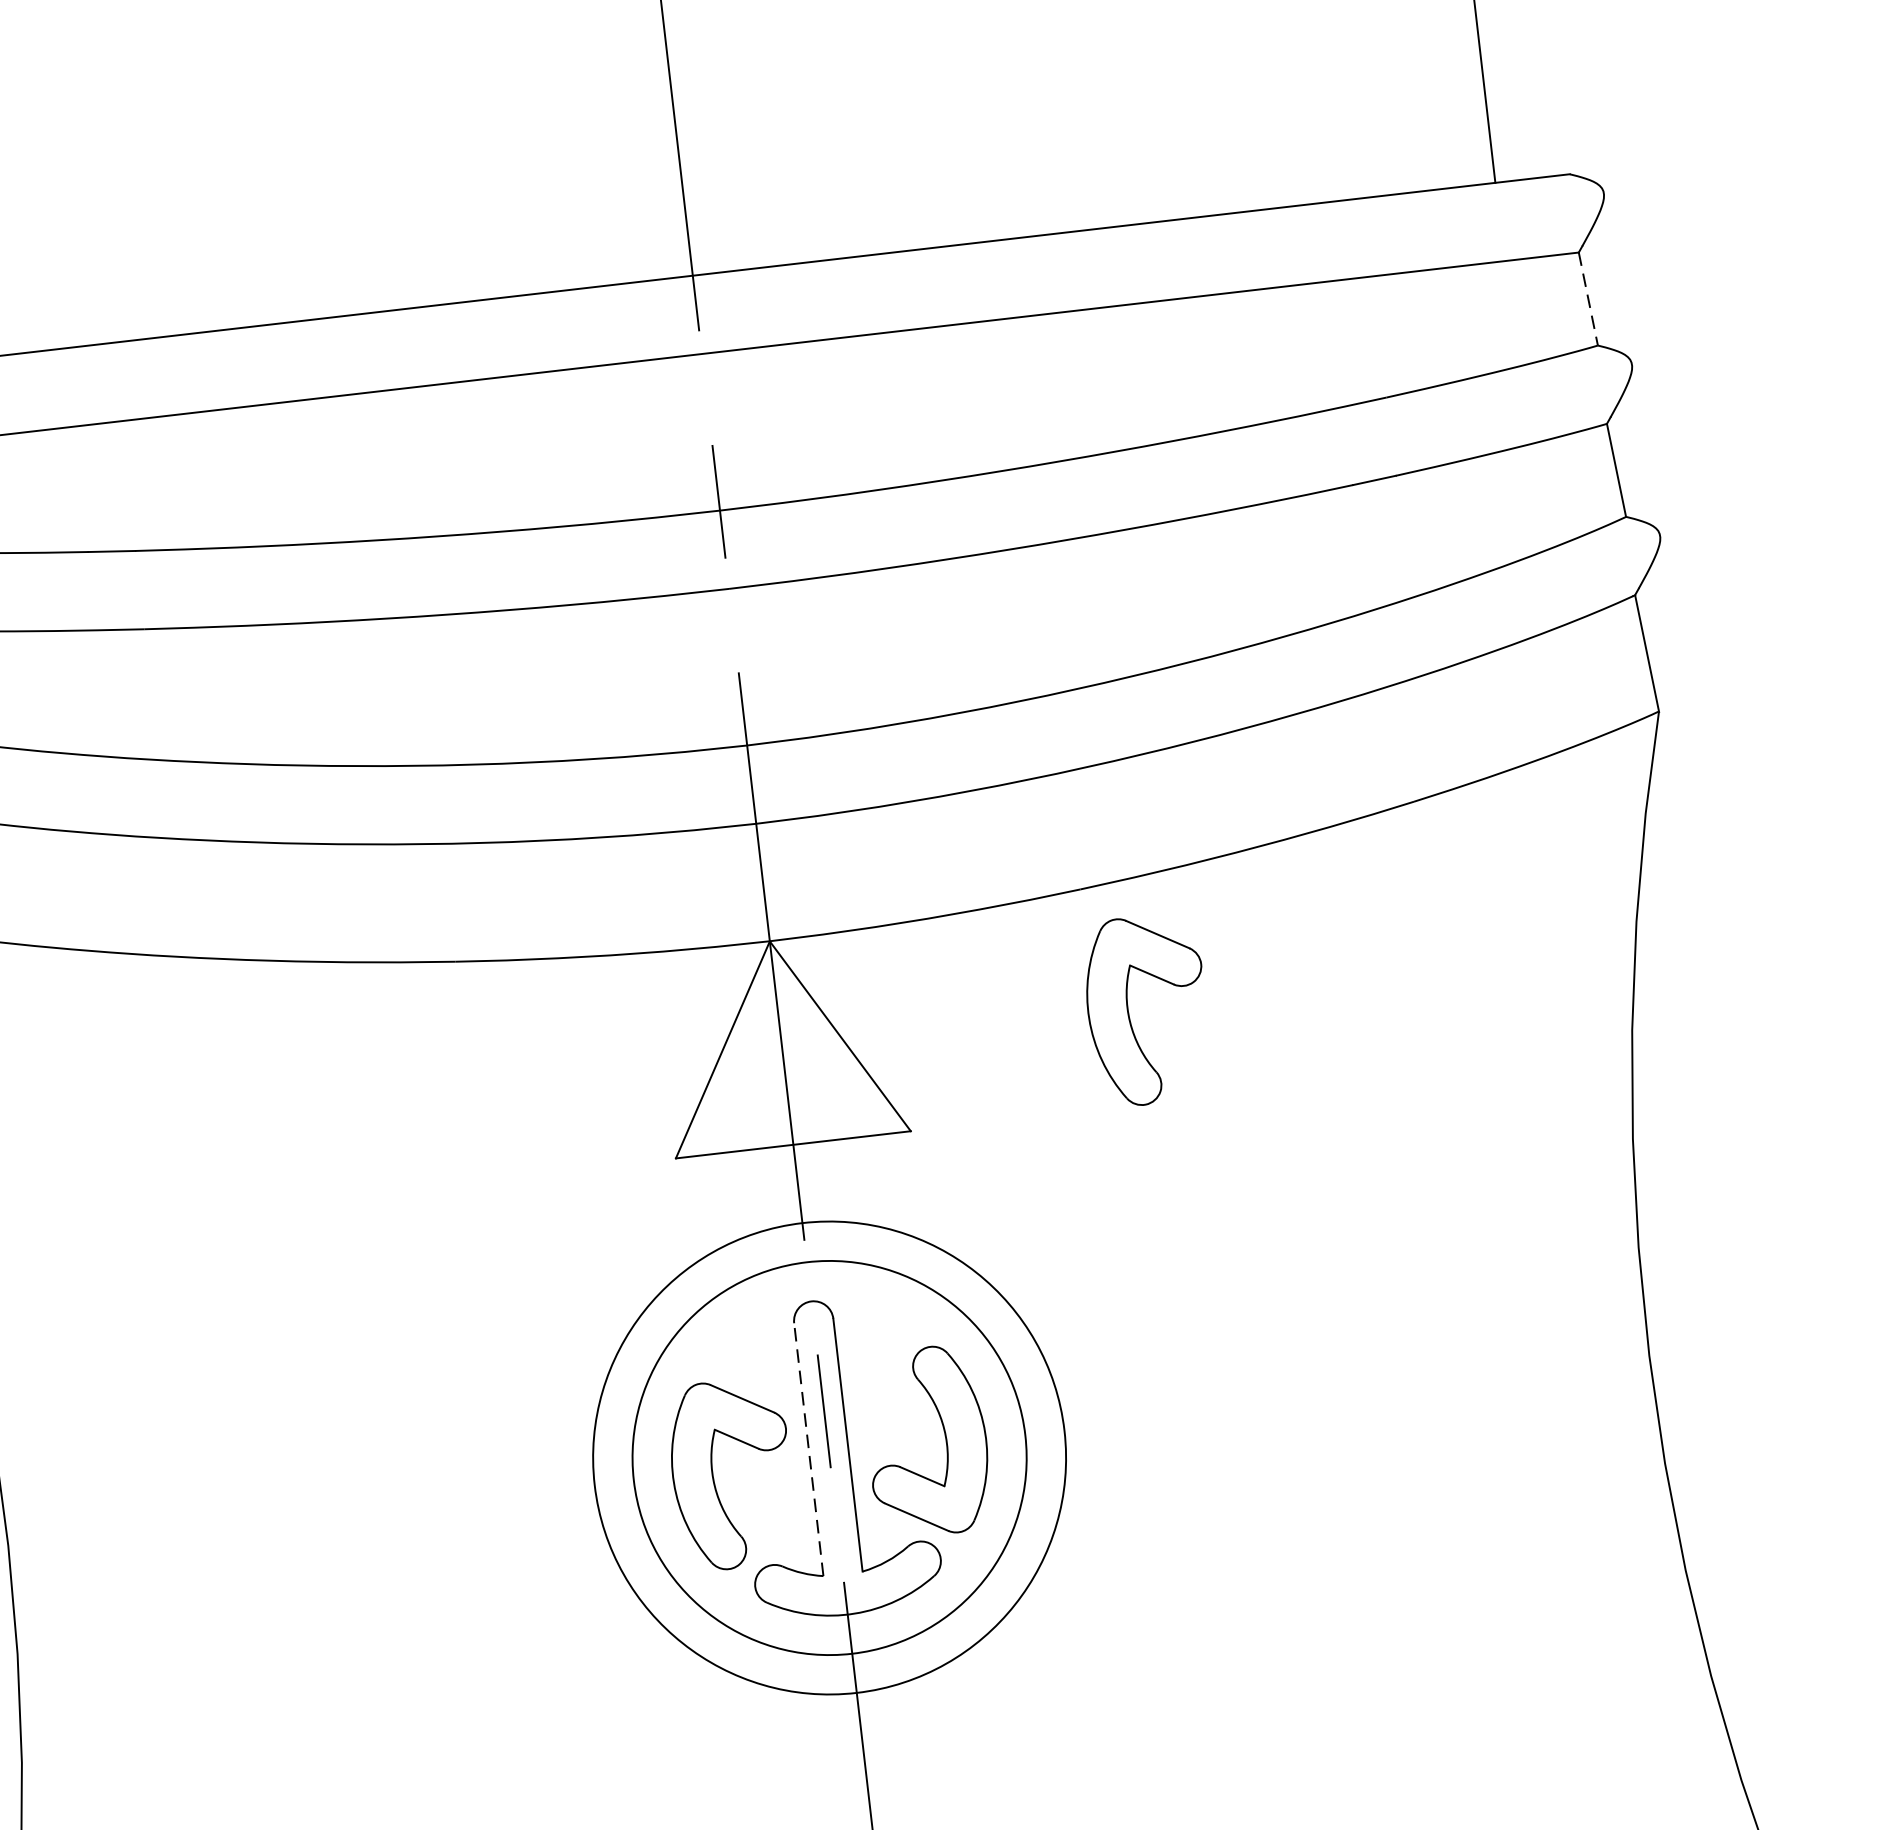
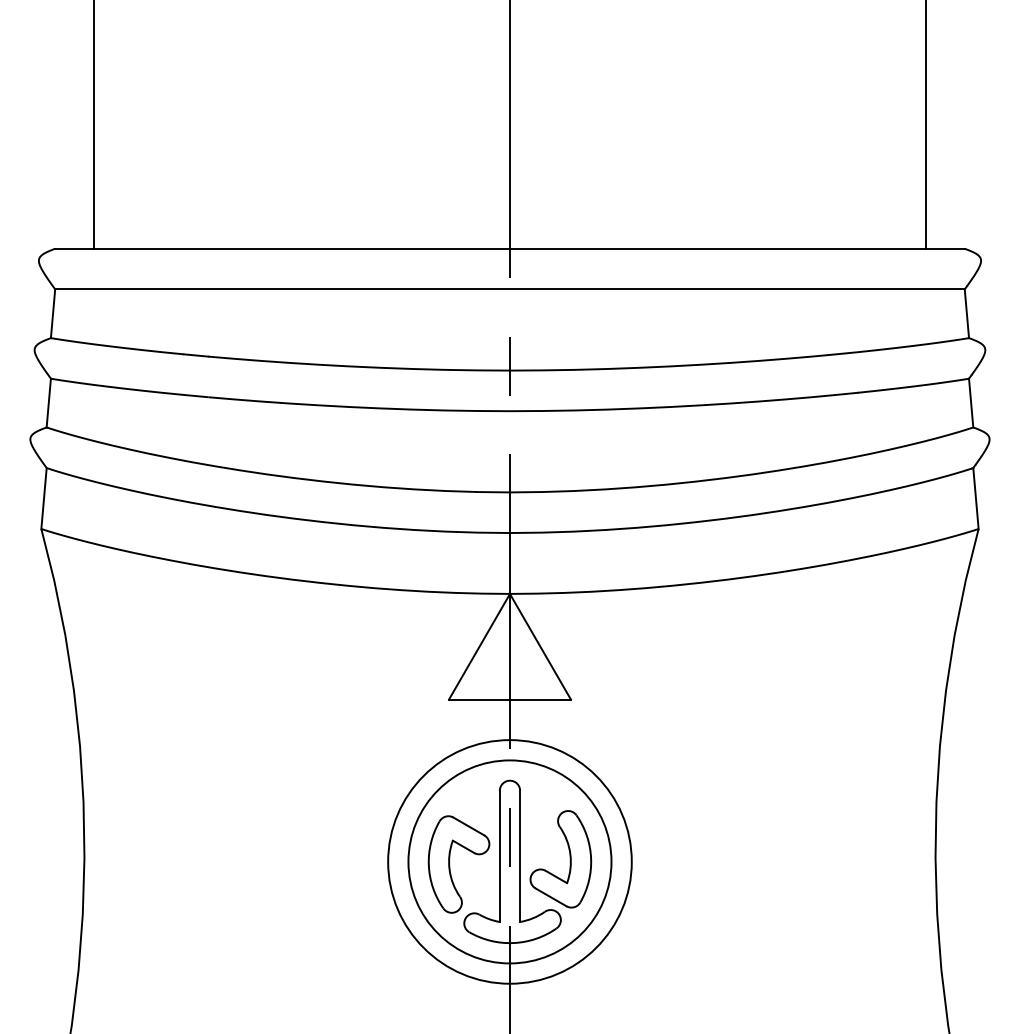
line: (1587, 300) -> (966, 314), dashed -> solid
part: (1130, 1011) -> (690, 651), removed
line: (808, 1449) -> (499, 856), dashed -> solid

